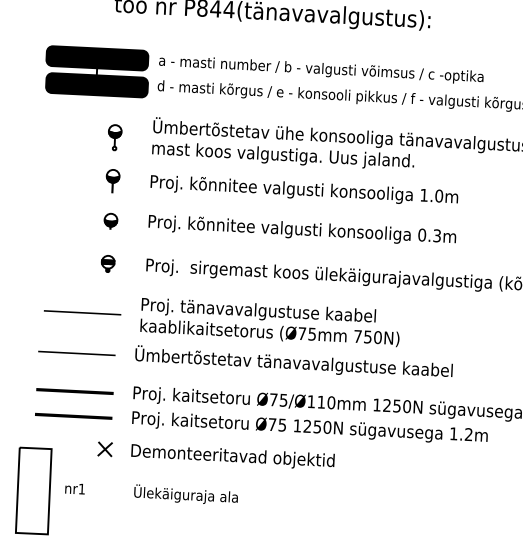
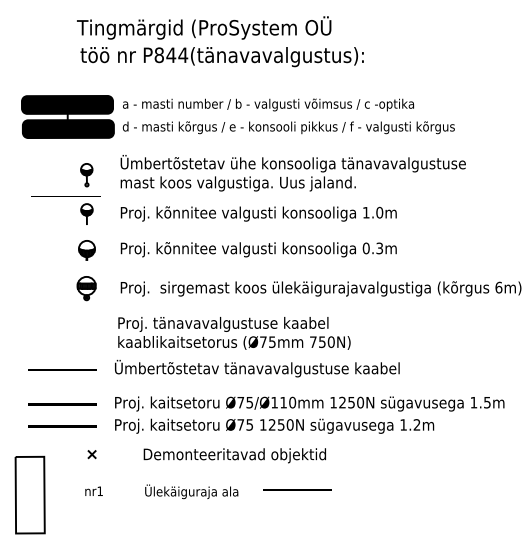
part: (110, 220) -> (86, 249), size x1.4
part: (107, 263) -> (85, 288), size x1.6
line: (82, 312) -> (65, 196), moved
part: (104, 449) -> (91, 454), size x0.6
text: (232, 456) -> (234, 455), moved
text: (74, 487) -> (93, 490), moved
text: (185, 494) -> (191, 491), moved
line: (331, 499) -> (297, 489), added

